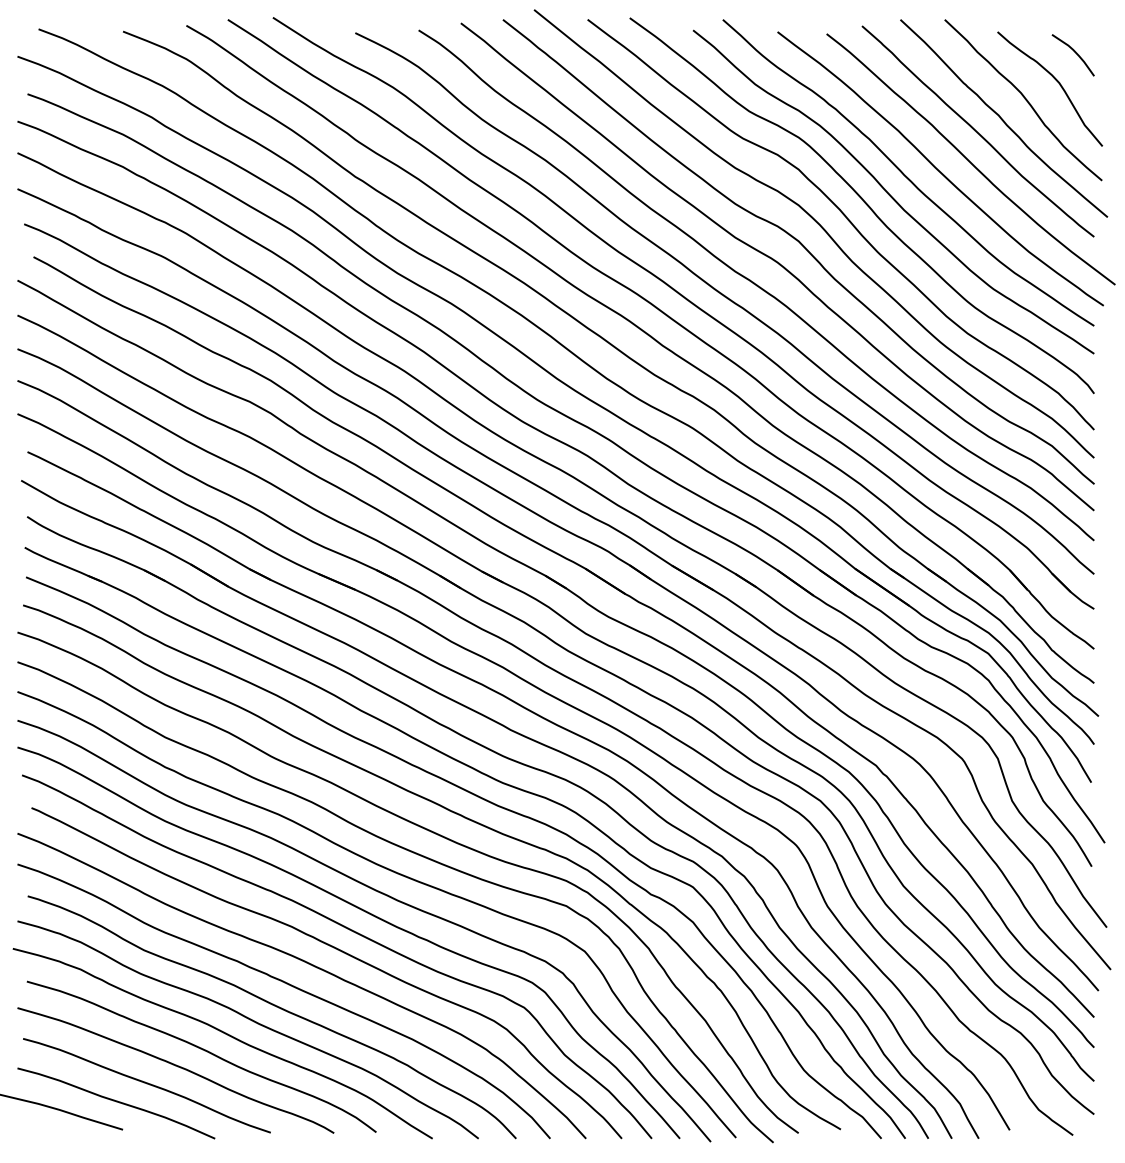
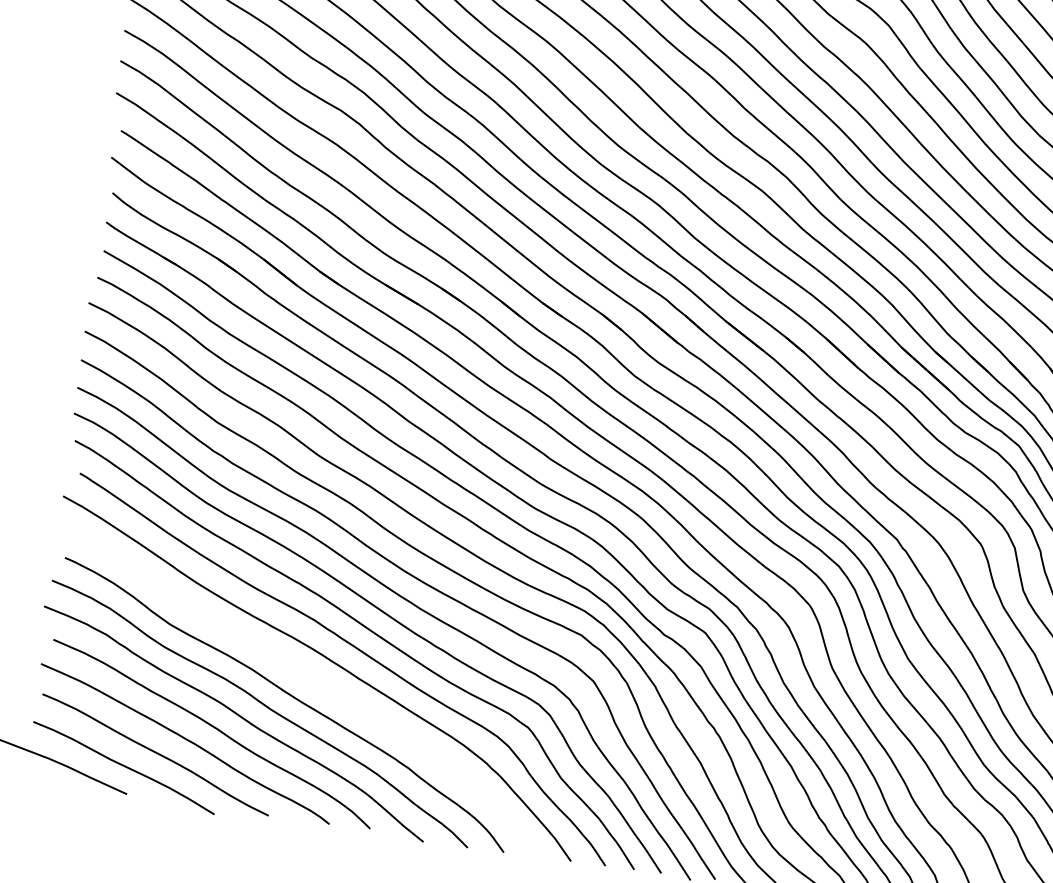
curve: (290, 986) -> (306, 677), removed

